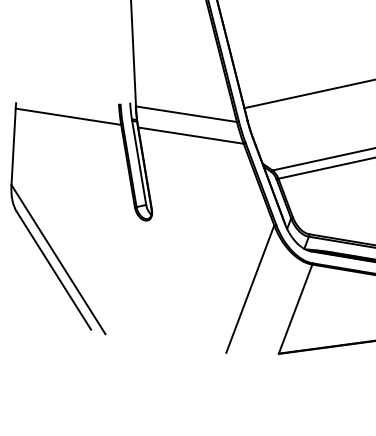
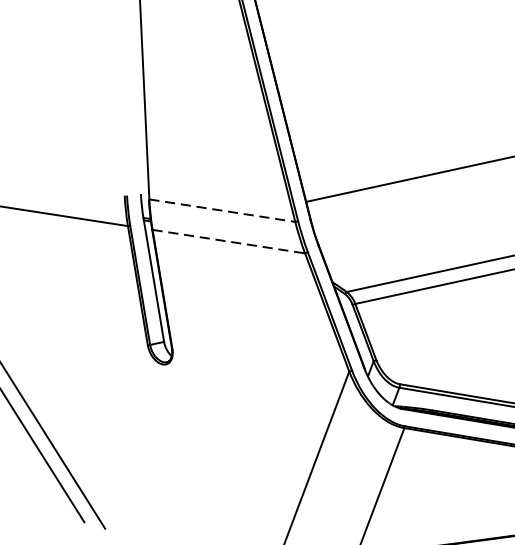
line: (186, 114) -> (222, 211), solid -> dashed
line: (191, 135) -> (229, 241), solid -> dashed

